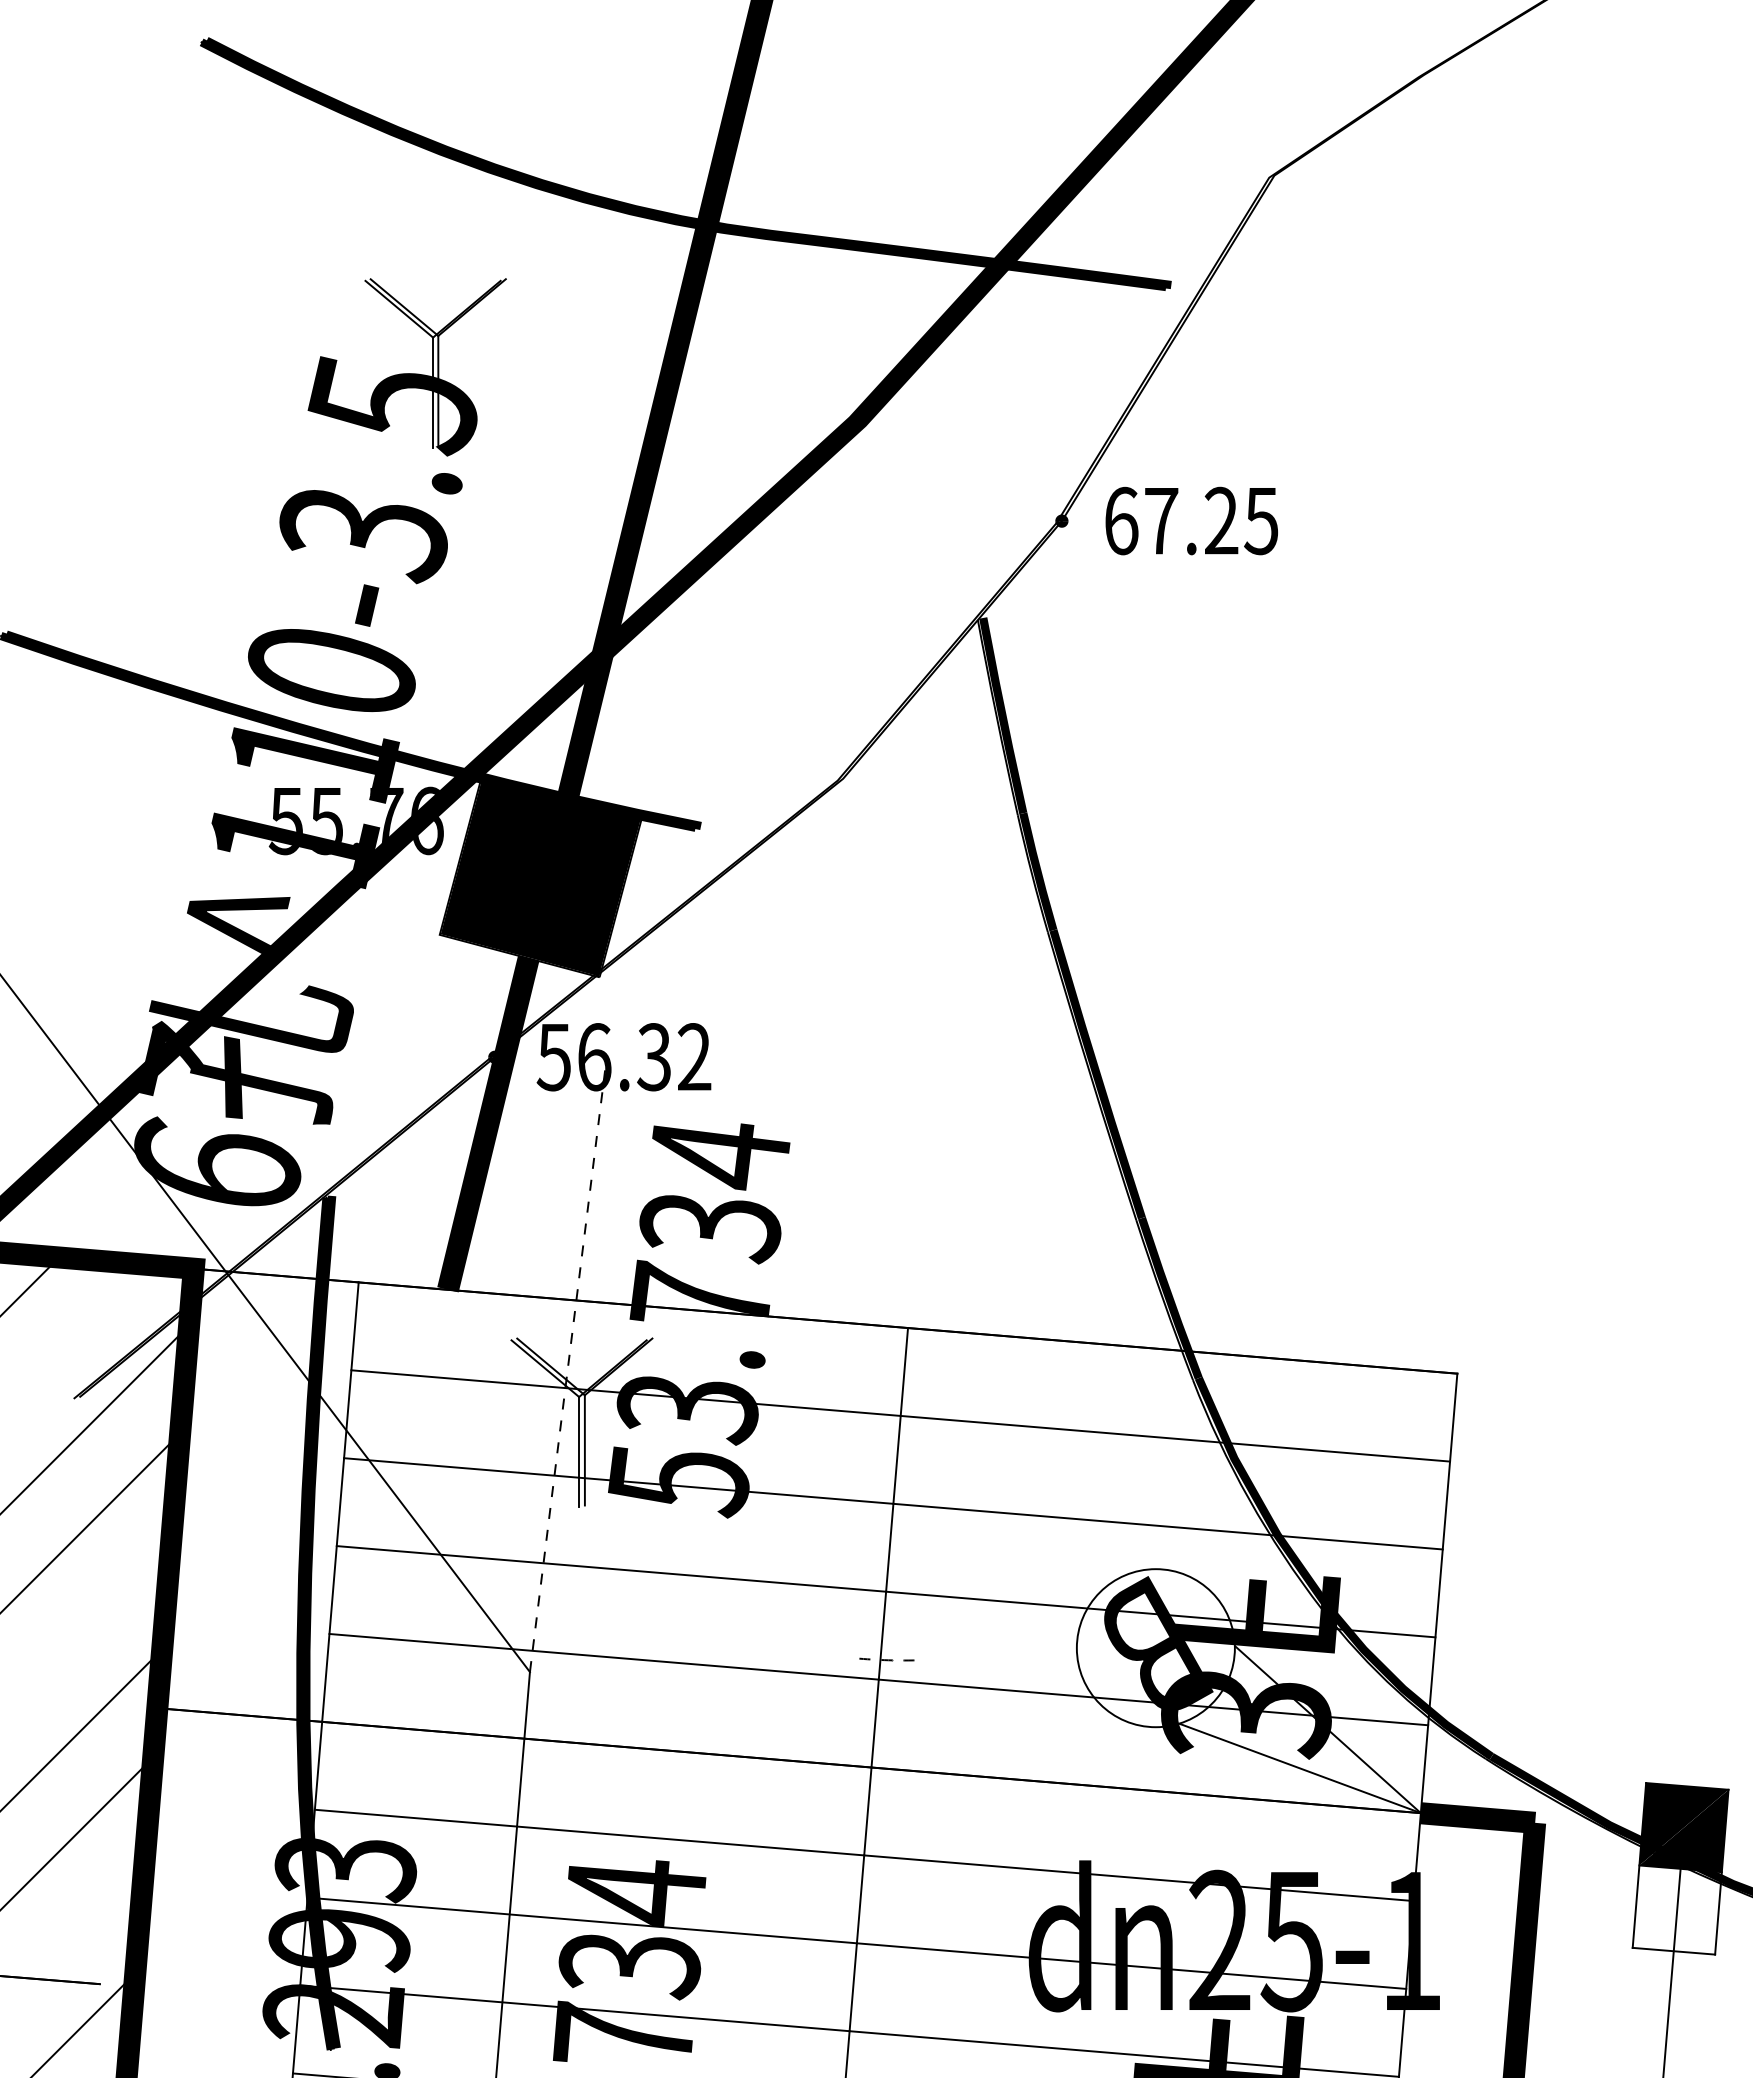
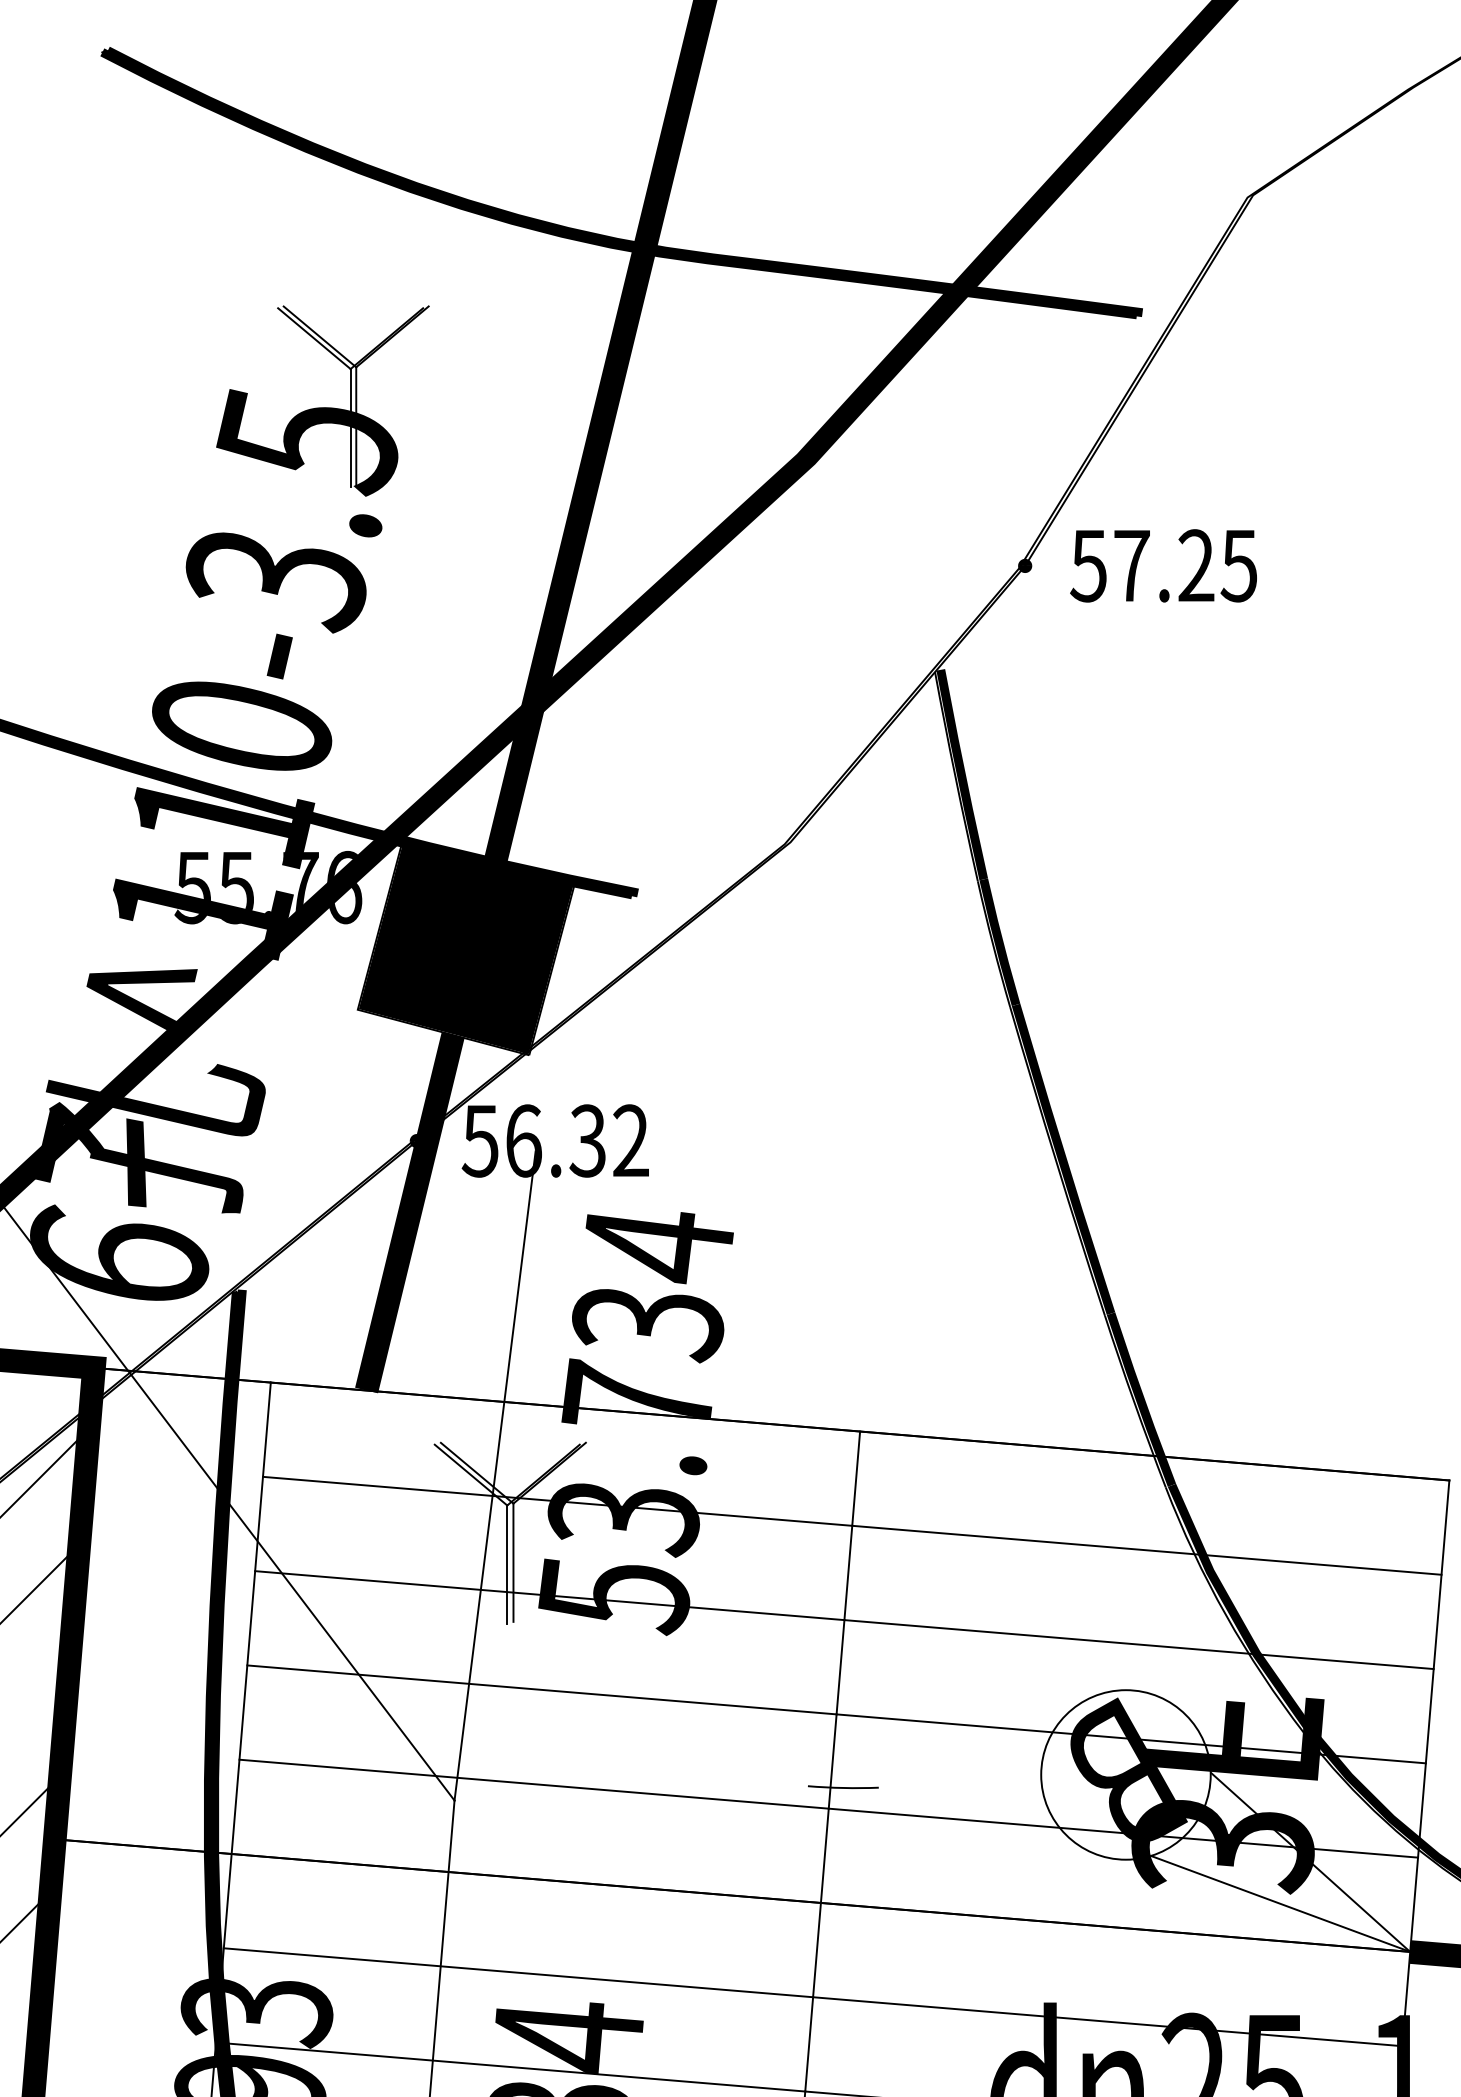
text: (1120, 520) -> (1088, 565), 67.25 -> 57.25
line: (567, 1369) -> (494, 1476), dashed -> solid
arc: (892, 1660) -> (843, 1788), dashed -> solid

